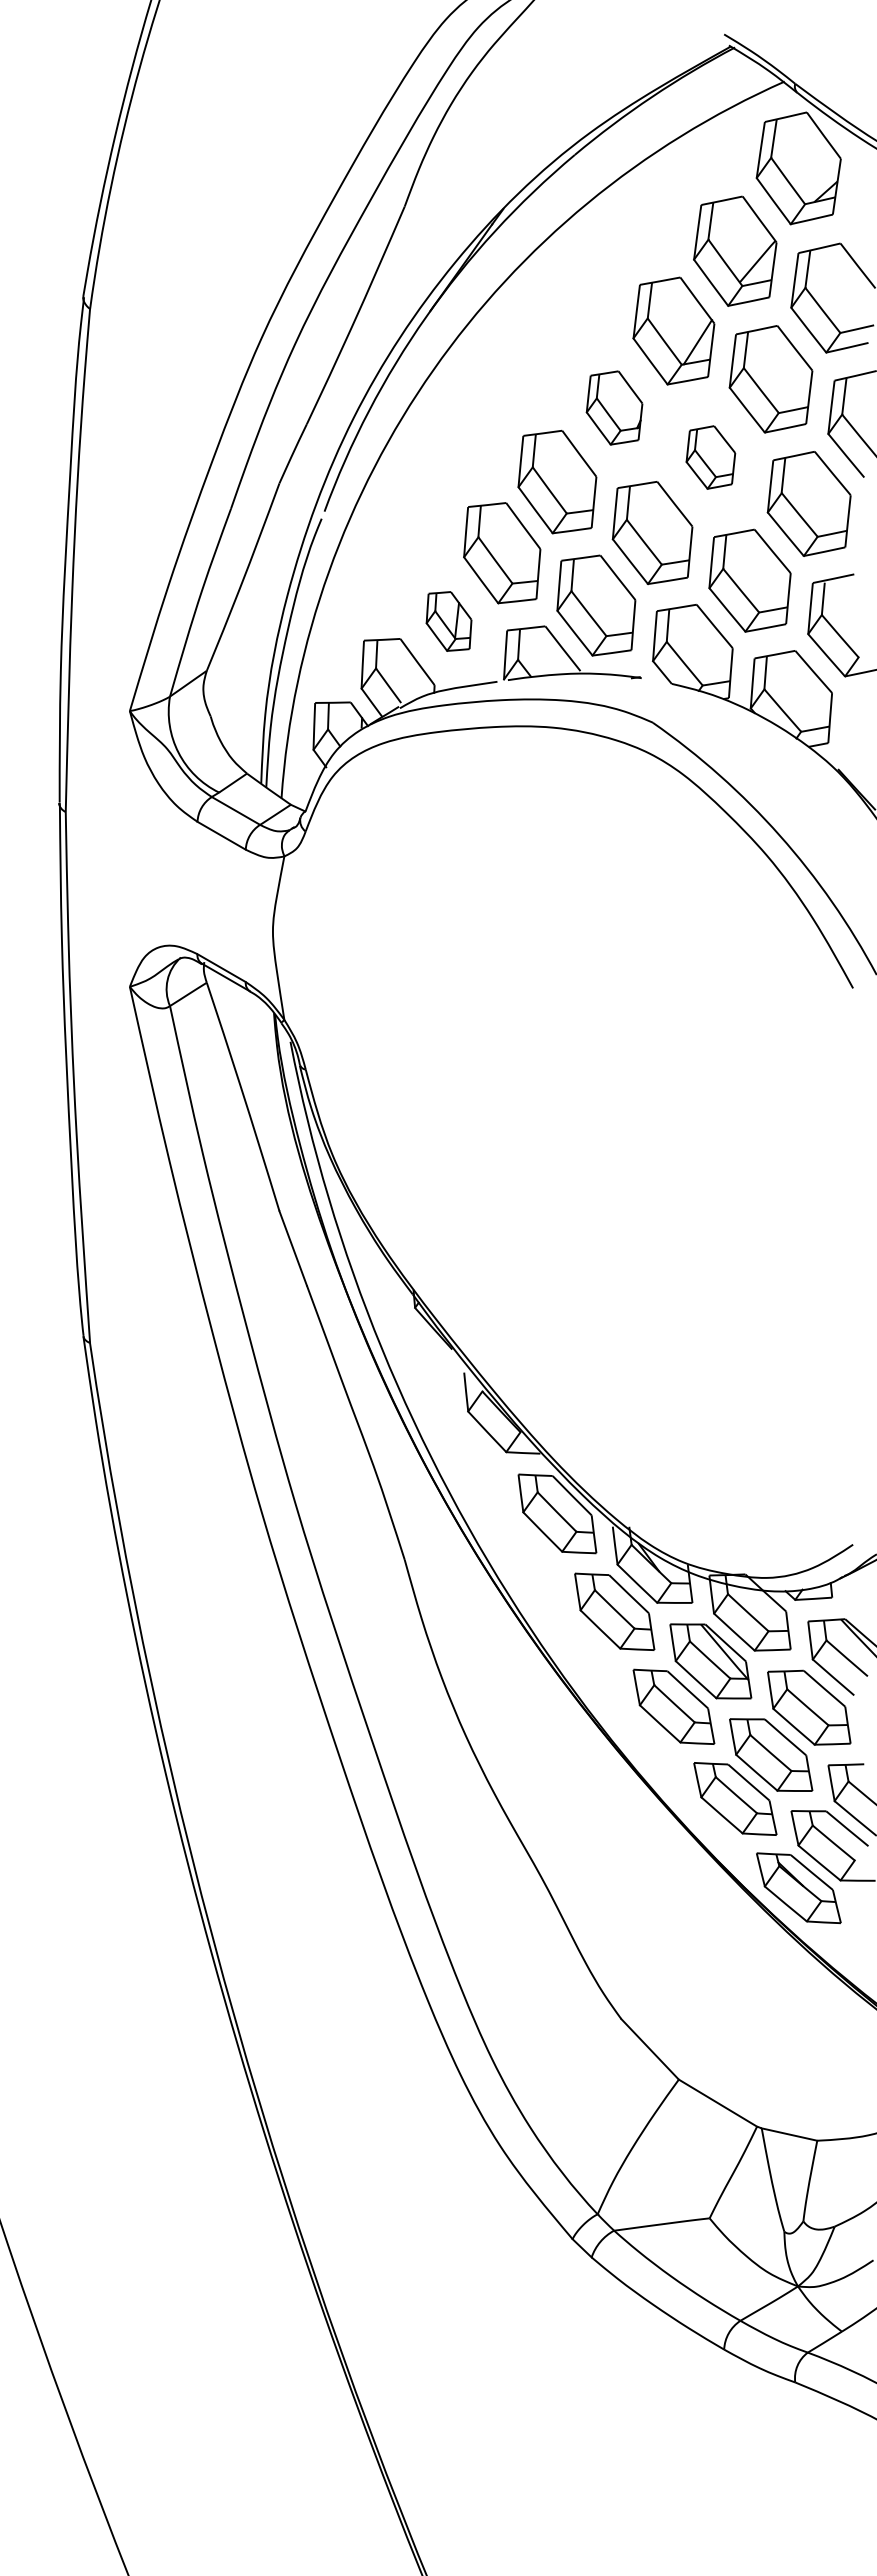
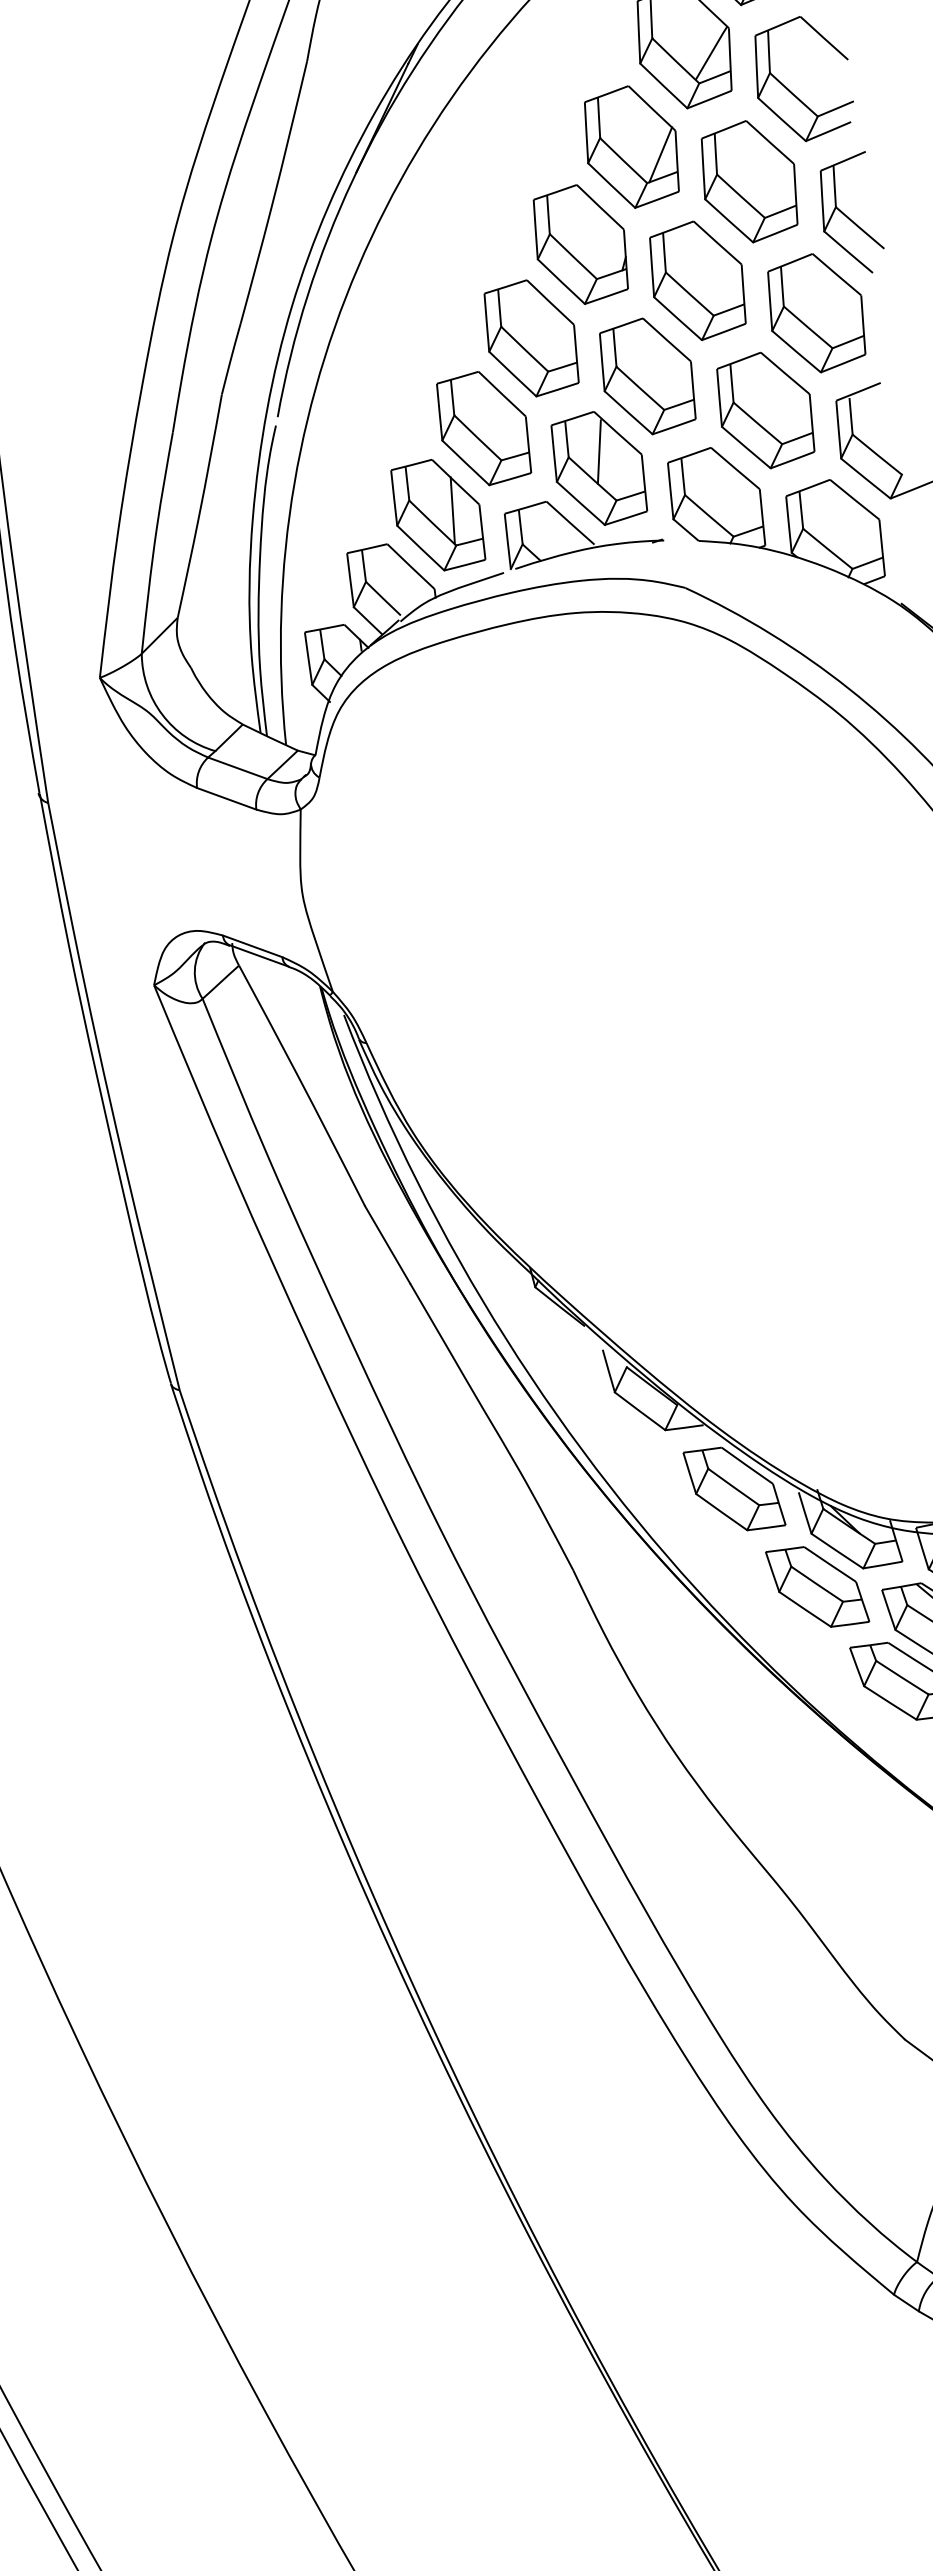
part: (614, 407) -> (580, 244), size x1.43
part: (710, 457) -> (697, 280), size x1.67
line: (598, 591) -> (598, 452), added
part: (448, 621) -> (437, 515), size x1.67

